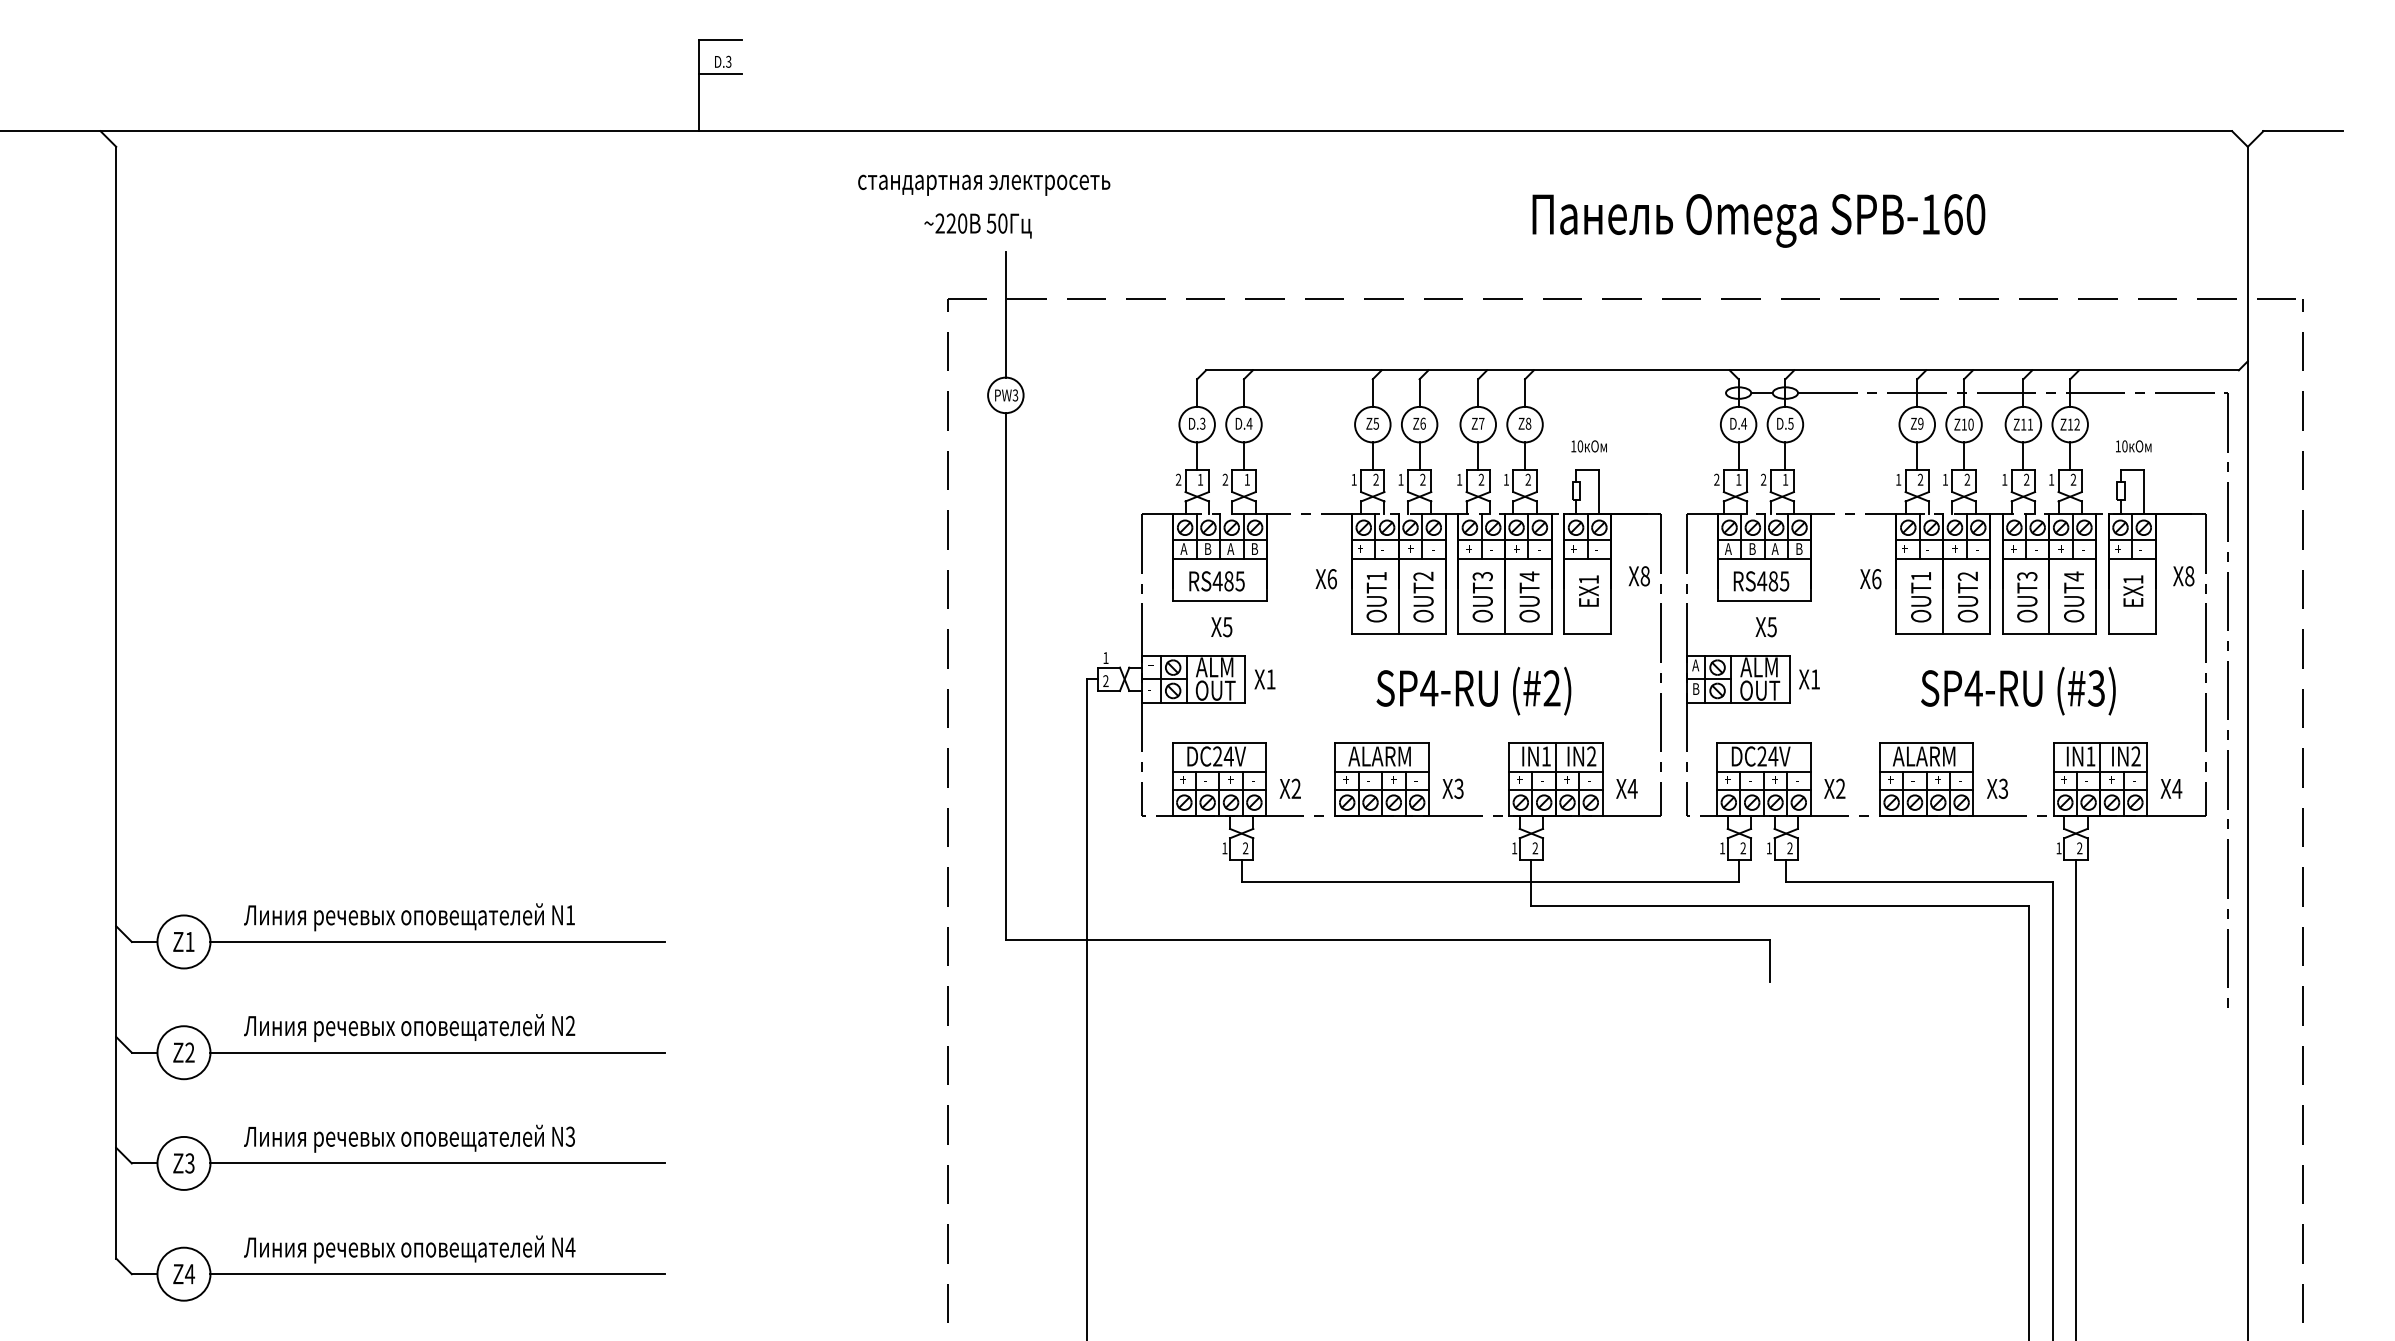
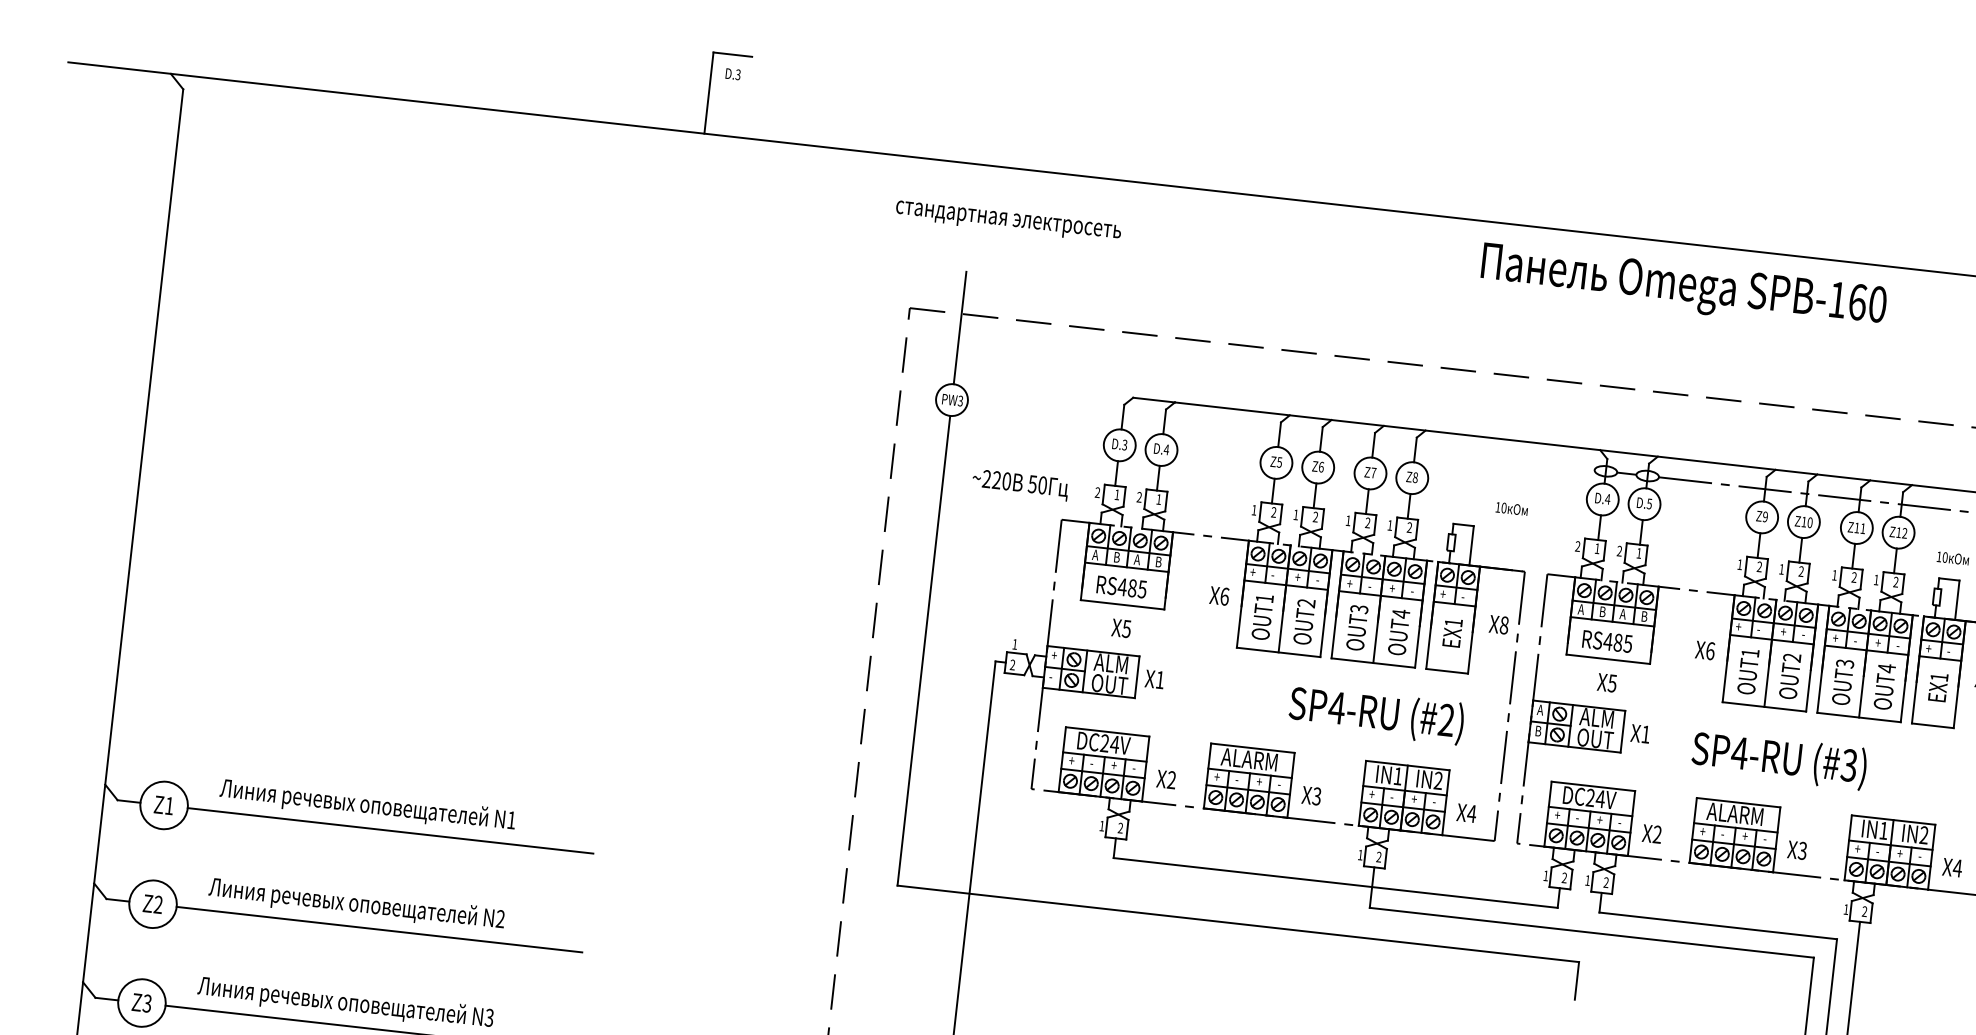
line: (719, 74) -> (728, 85), removed
text: (984, 184) -> (1008, 221), moved
text: (1758, 220) -> (1683, 287), moved
text: (977, 225) -> (1019, 484), moved
text: (1588, 446) -> (1511, 508), moved
text: (1473, 690) -> (1376, 714), moved
text: (2018, 690) -> (1779, 759), moved

